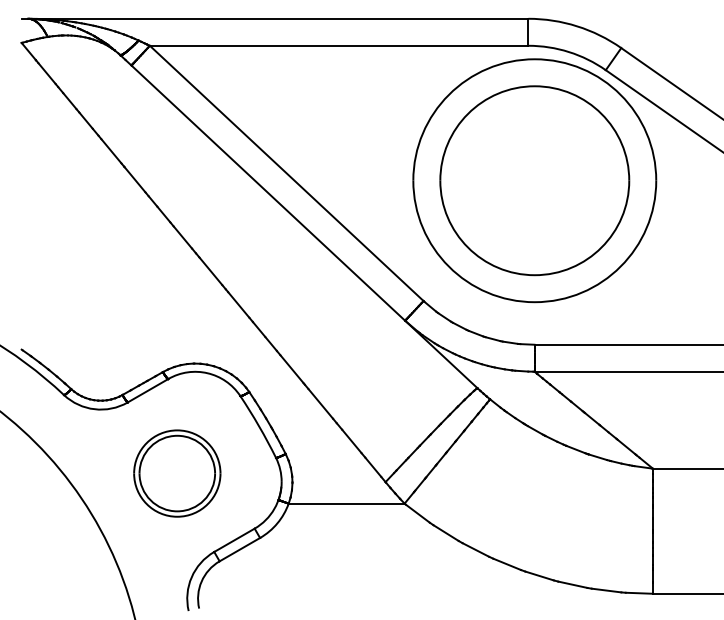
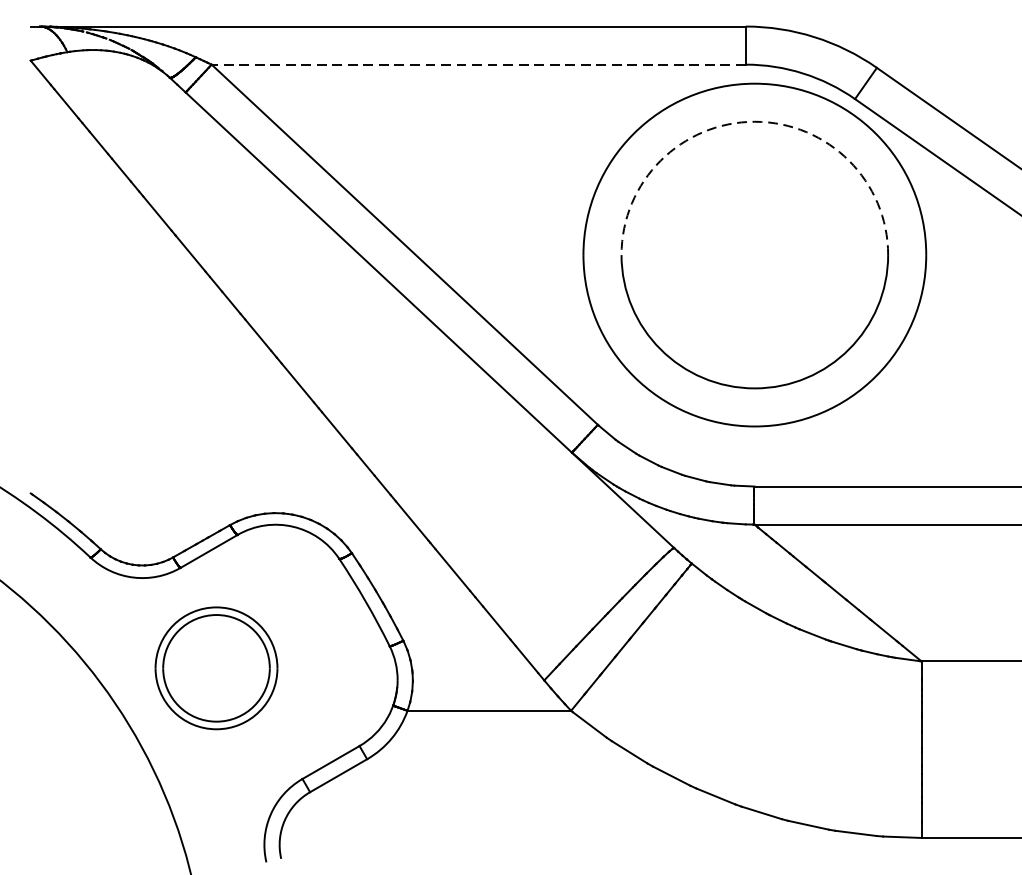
line: (338, 45) -> (477, 64), solid -> dashed
arc: (534, 86) -> (754, 122), solid -> dashed
part: (177, 473) -> (216, 668), moved

